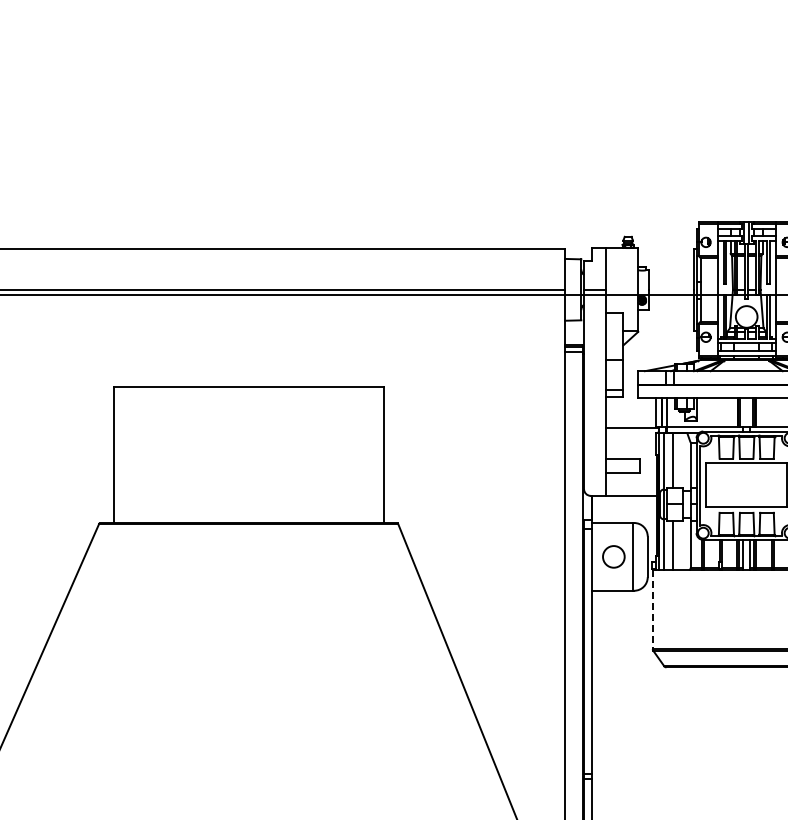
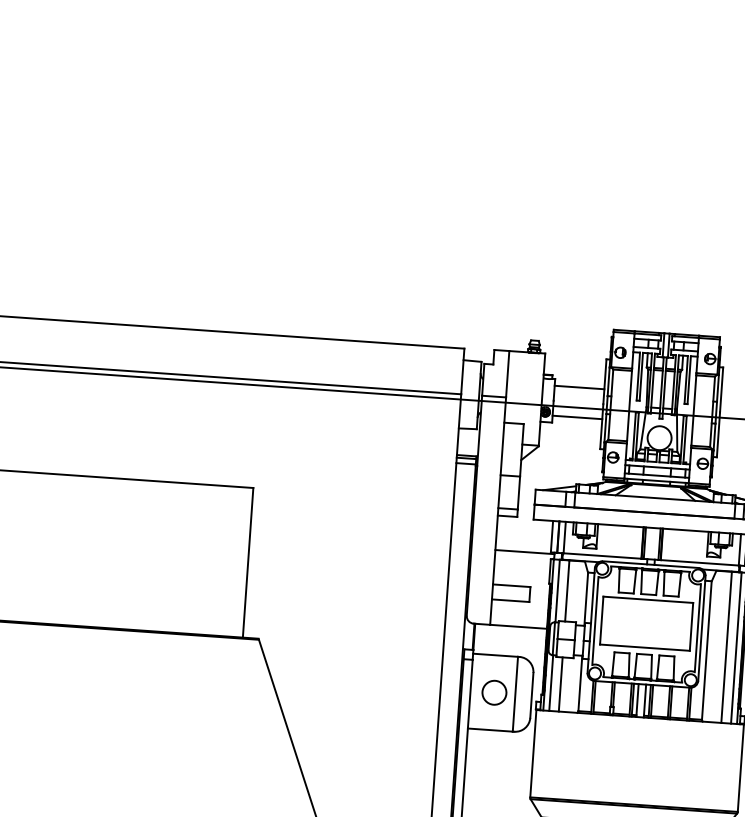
line: (670, 276) -> (578, 387), added
line: (670, 303) -> (576, 417), added
line: (652, 609) -> (533, 753), dashed -> solid

